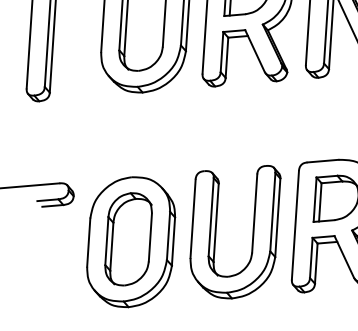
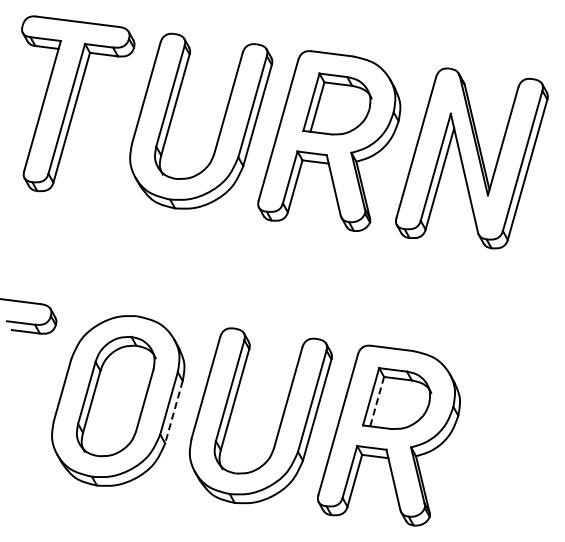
line: (320, 202) -> (377, 401), solid -> dashed
line: (173, 241) -> (173, 412), solid -> dashed

